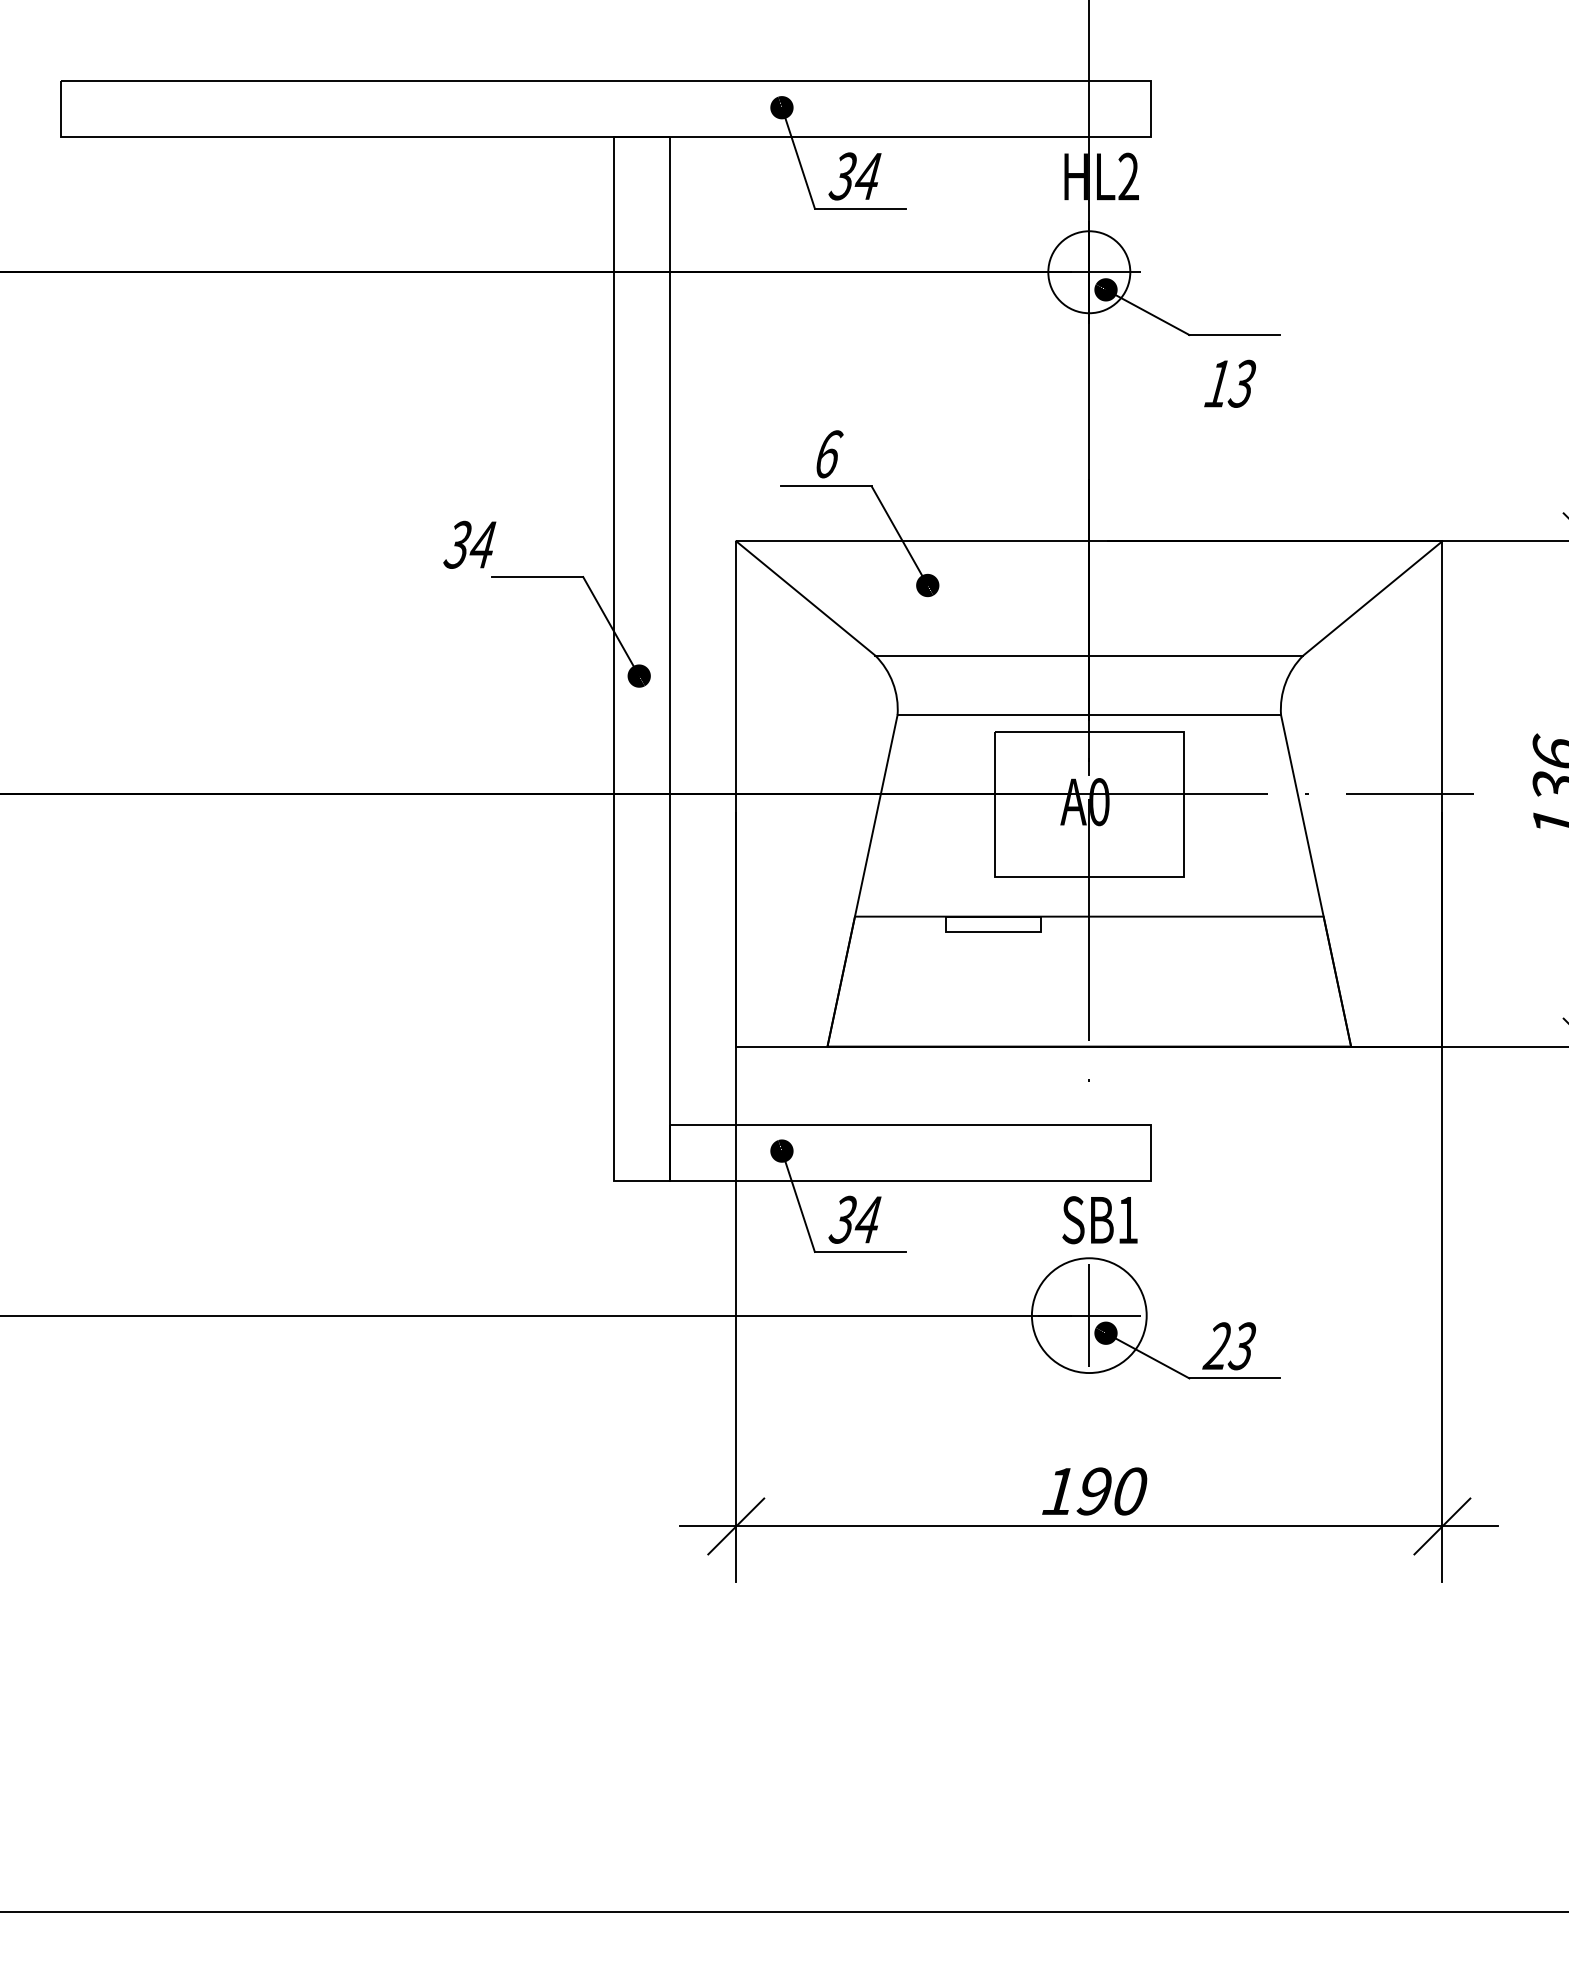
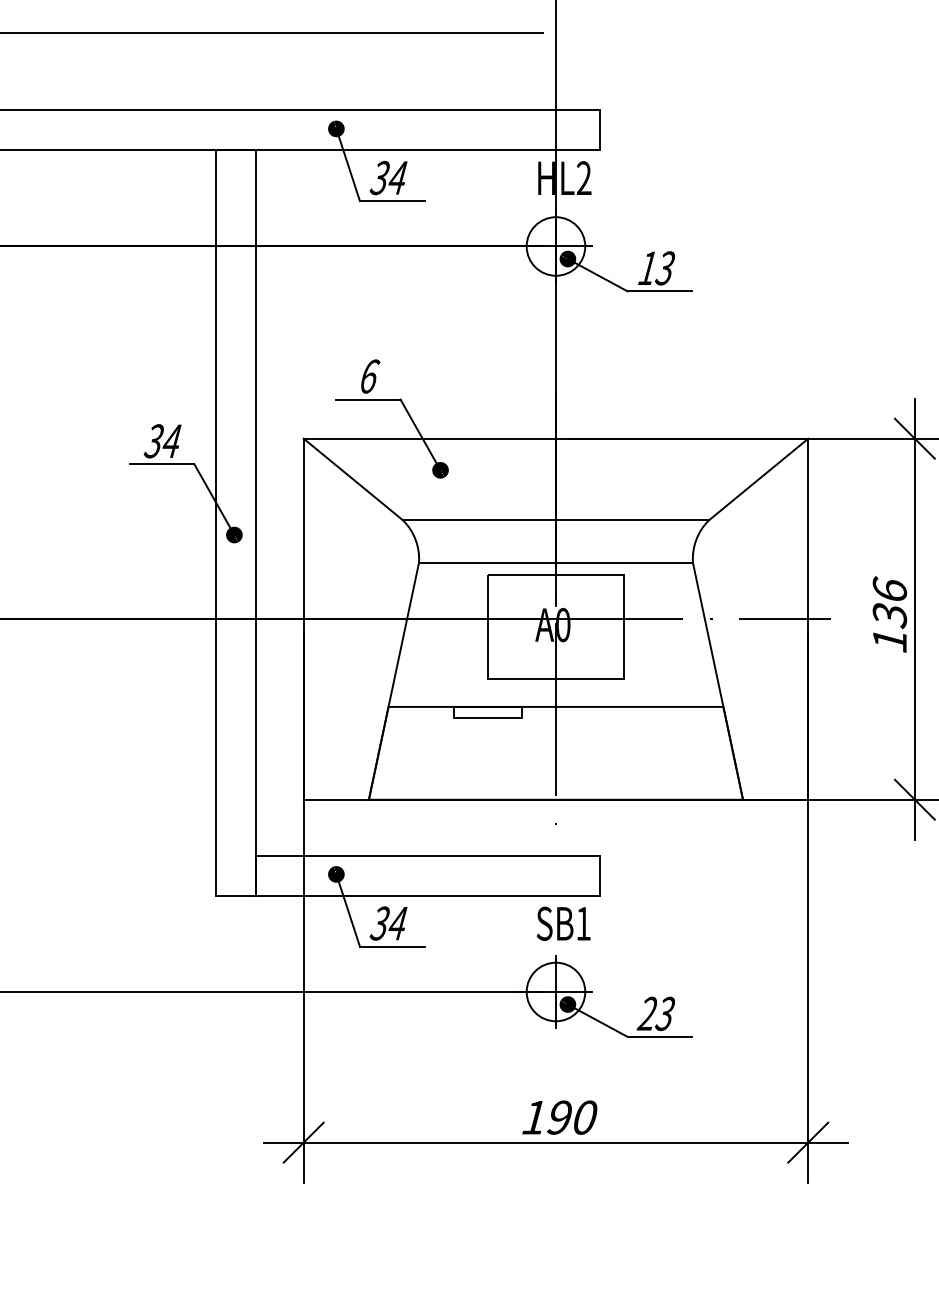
text: (1229, 383) -> (656, 268), moved
text: (469, 544) -> (162, 441), moved
circle: (1089, 1315) -> (556, 991), size x0.71

